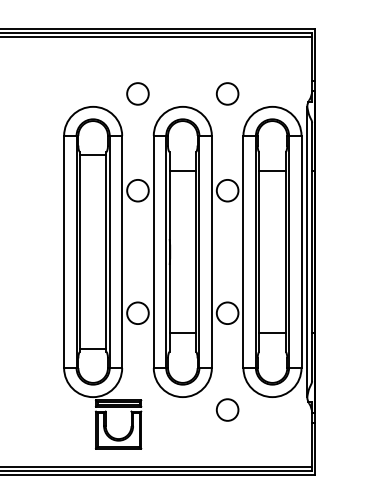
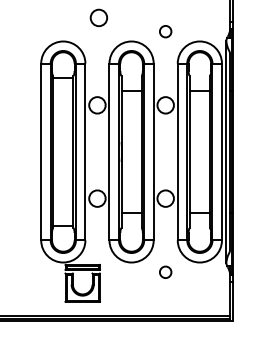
circle: (137, 93) -> (98, 17), moved
circle: (227, 93) -> (165, 31), size x0.7
circle: (227, 409) -> (165, 271), size x0.7

